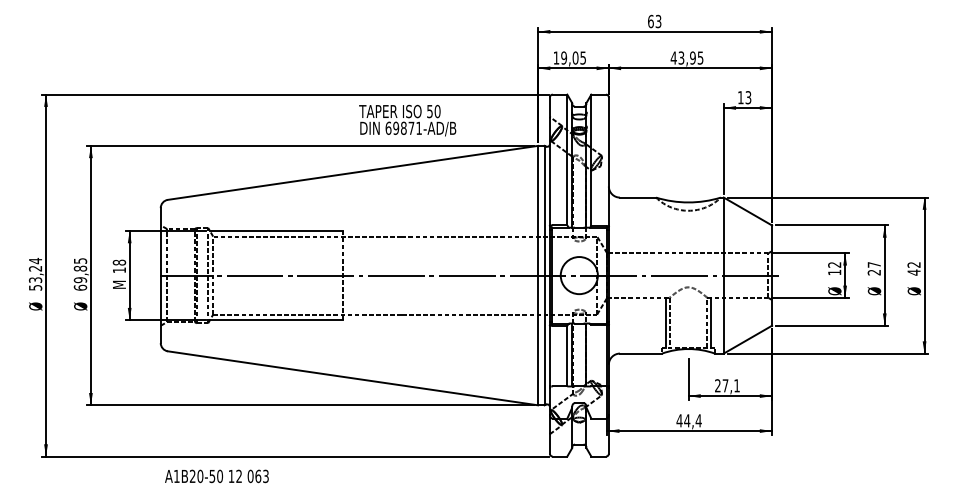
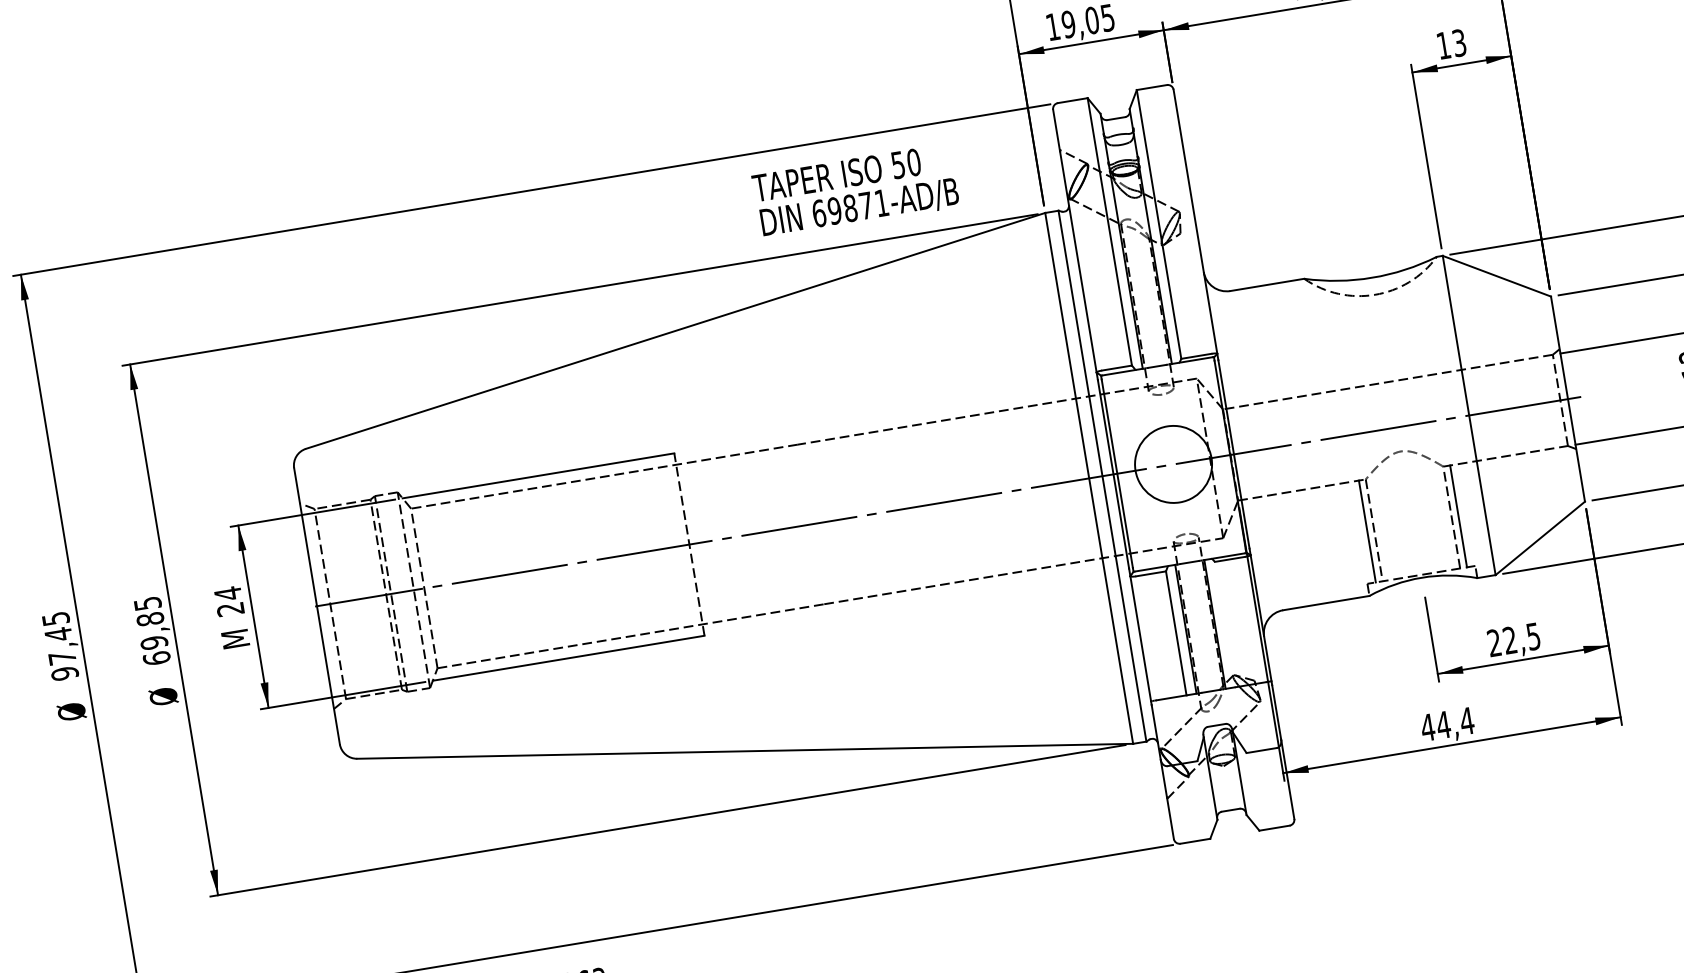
text: (407, 120) -> (855, 191), moved
text: (119, 266) -> (229, 601), 18 -> 24
text: (35, 273) -> (59, 644), 53,24 -> 97,45
text: (730, 385) -> (1520, 638), 27,1 -> 22,5

